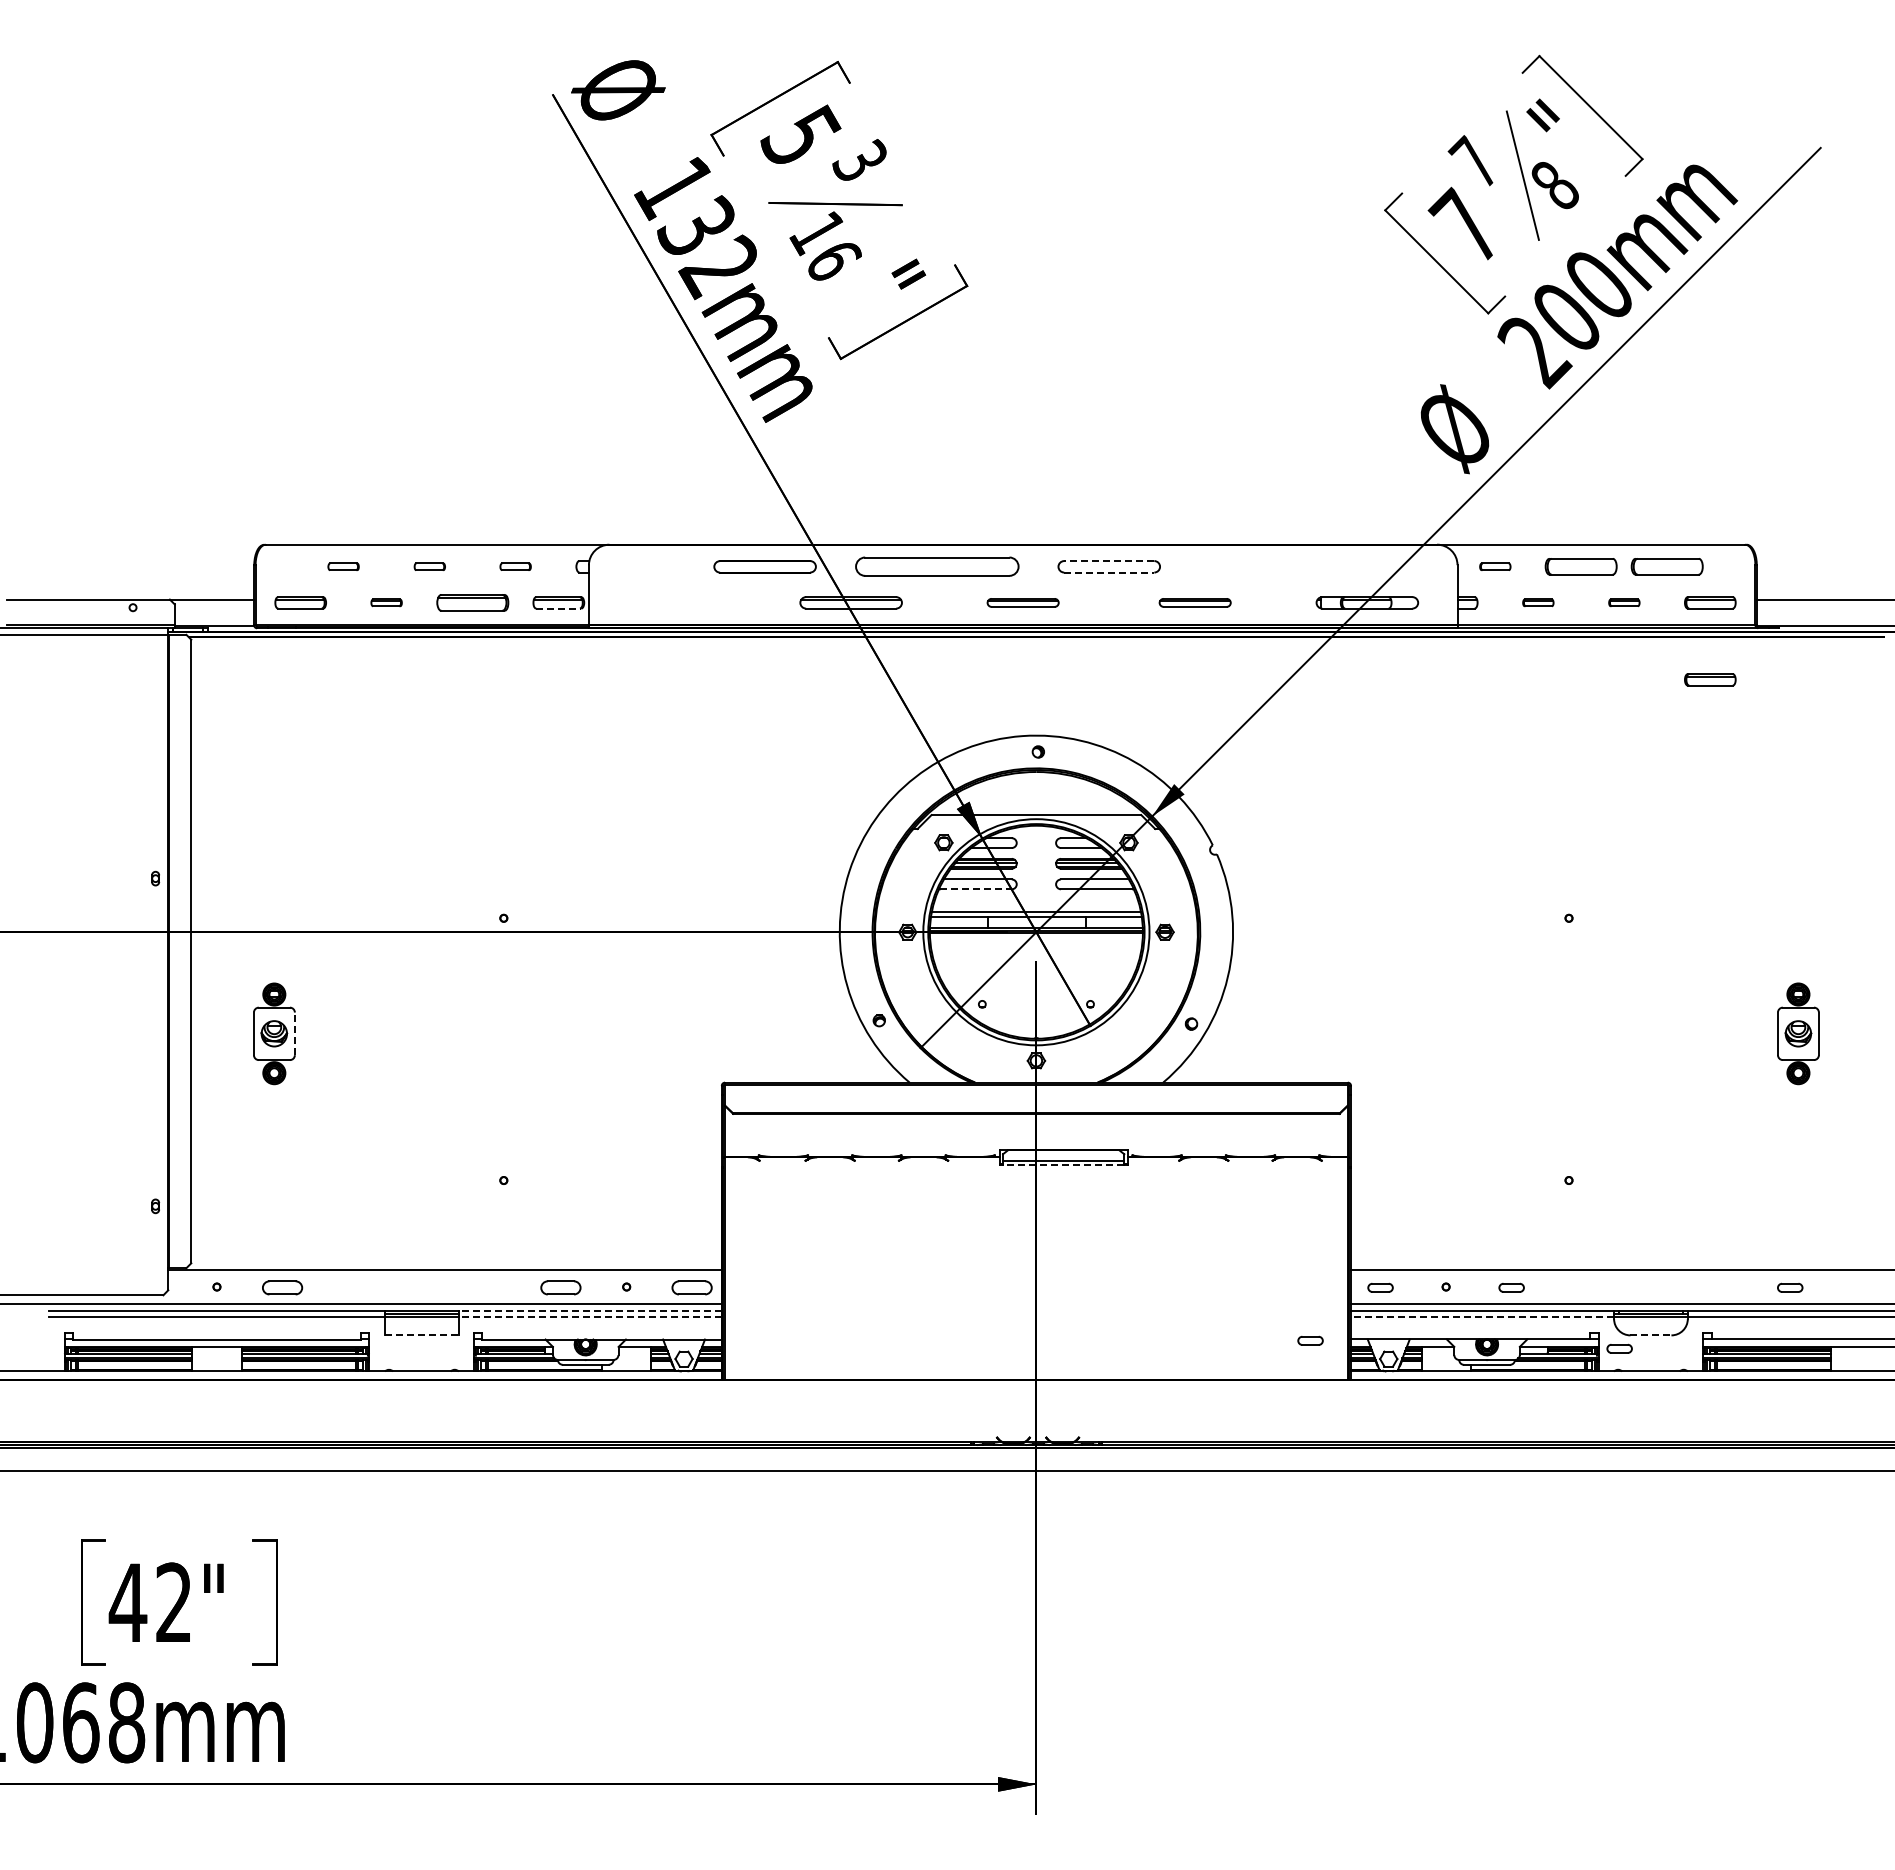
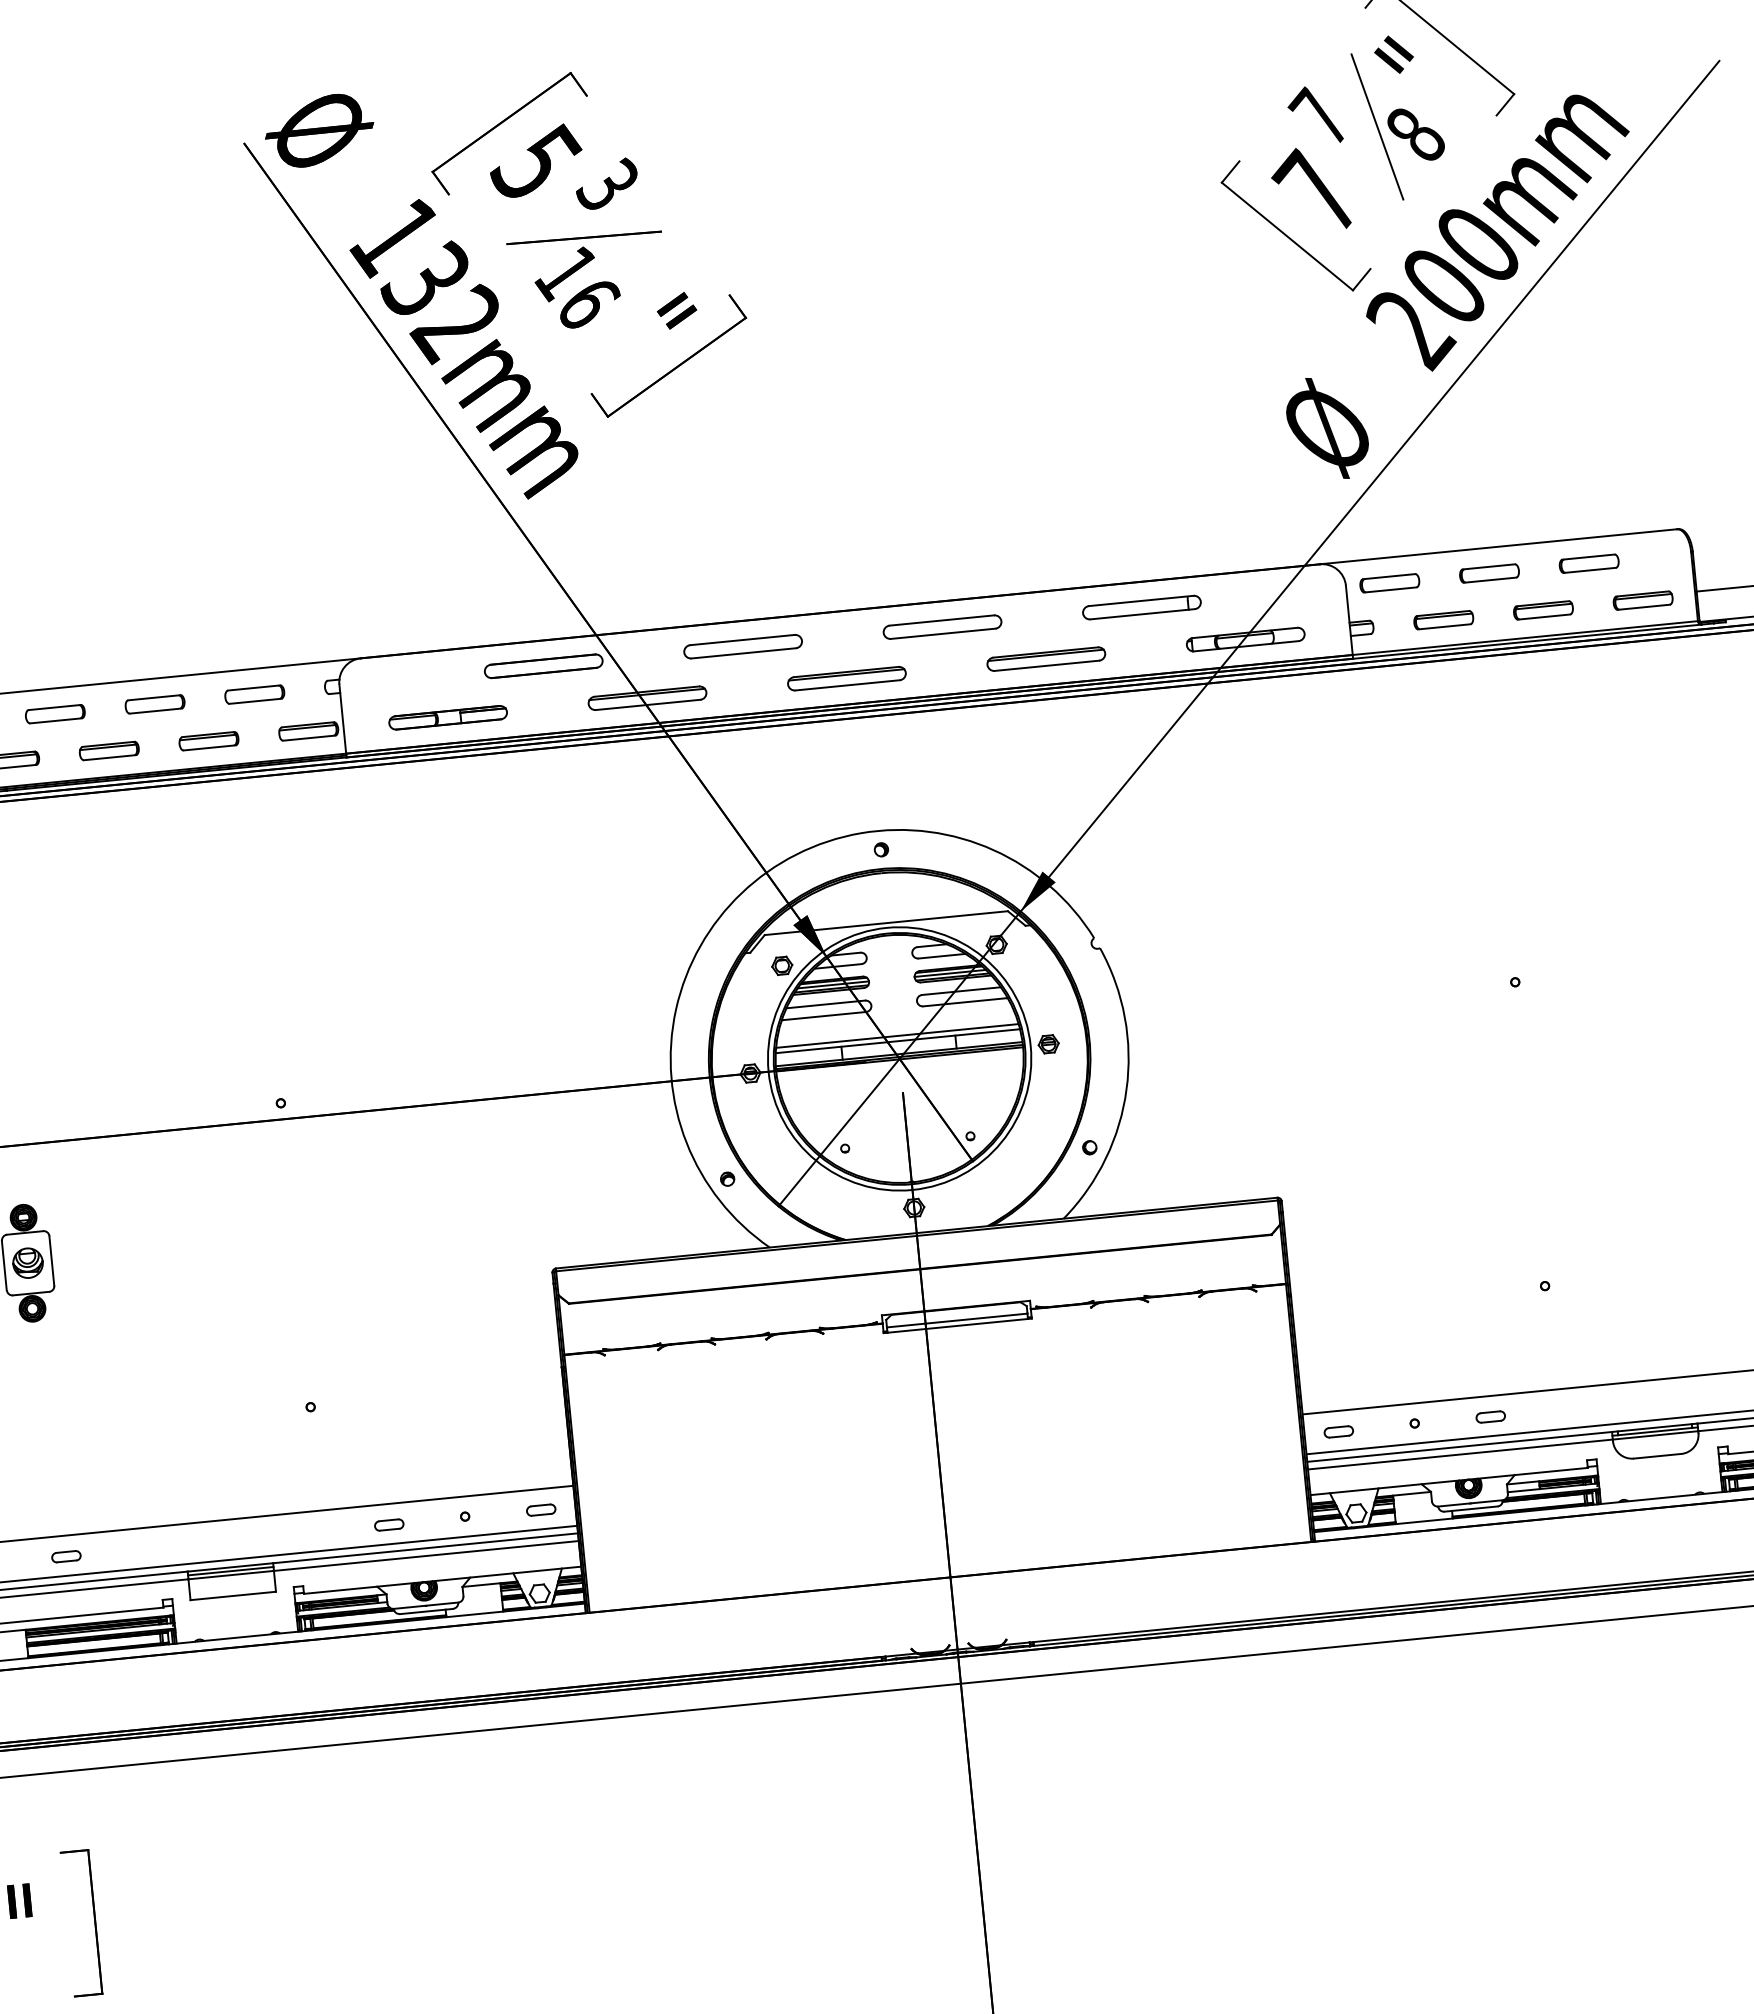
line: (1108, 561) -> (941, 621), dashed -> solid
part: (343, 566) -> (55, 713), size x1.67
part: (429, 566) -> (154, 704), size x1.67
part: (515, 566) -> (254, 694), size x1.67
part: (936, 566) -> (742, 646), size x0.62
part: (1280, 566) -> (1140, 607), added
part: (1495, 566) -> (1390, 582), size x1.67
part: (1581, 566) -> (1489, 573), size x0.71
part: (1667, 566) -> (1589, 563), size x0.71
line: (1109, 572) -> (943, 633), dashed -> solid
part: (386, 602) -> (109, 750), size x1.67
part: (472, 602) -> (208, 740), size x0.71
part: (678, 602) -> (447, 717), added
part: (1022, 602) -> (846, 678), size x1.43
part: (1194, 602) -> (1045, 658), size x1.43
part: (1538, 602) -> (1444, 619), size x1.67
part: (1624, 602) -> (1543, 609), size x1.67
line: (559, 608) -> (310, 737), dashed -> solid
part: (1710, 679) -> (1652, 689), removed
line: (976, 889) -> (825, 1016), dashed -> solid
line: (294, 1033) -> (51, 1260), dashed -> solid
line: (1063, 1165) -> (957, 1326), dashed -> solid
part: (282, 1287) -> (66, 1556), size x0.62
part: (561, 1287) -> (389, 1524), size x0.62
part: (692, 1287) -> (541, 1509), size x0.62
line: (590, 1310) -> (425, 1547), dashed -> solid
line: (590, 1317) -> (426, 1556), dashed -> solid
line: (1482, 1317) -> (1460, 1454), dashed -> solid
line: (421, 1335) -> (232, 1596), dashed -> solid
line: (1651, 1335) -> (1658, 1456), dashed -> solid
part: (1310, 1340) -> (1263, 1500), removed
part: (1619, 1348) -> (1622, 1475), removed

